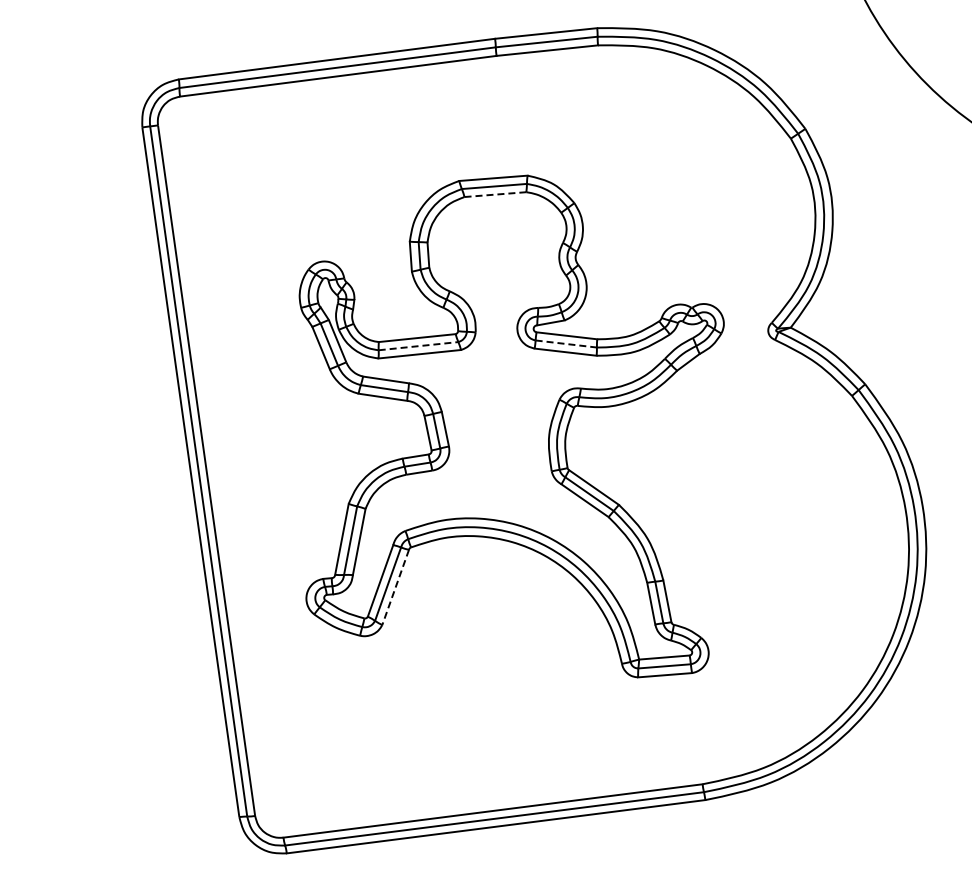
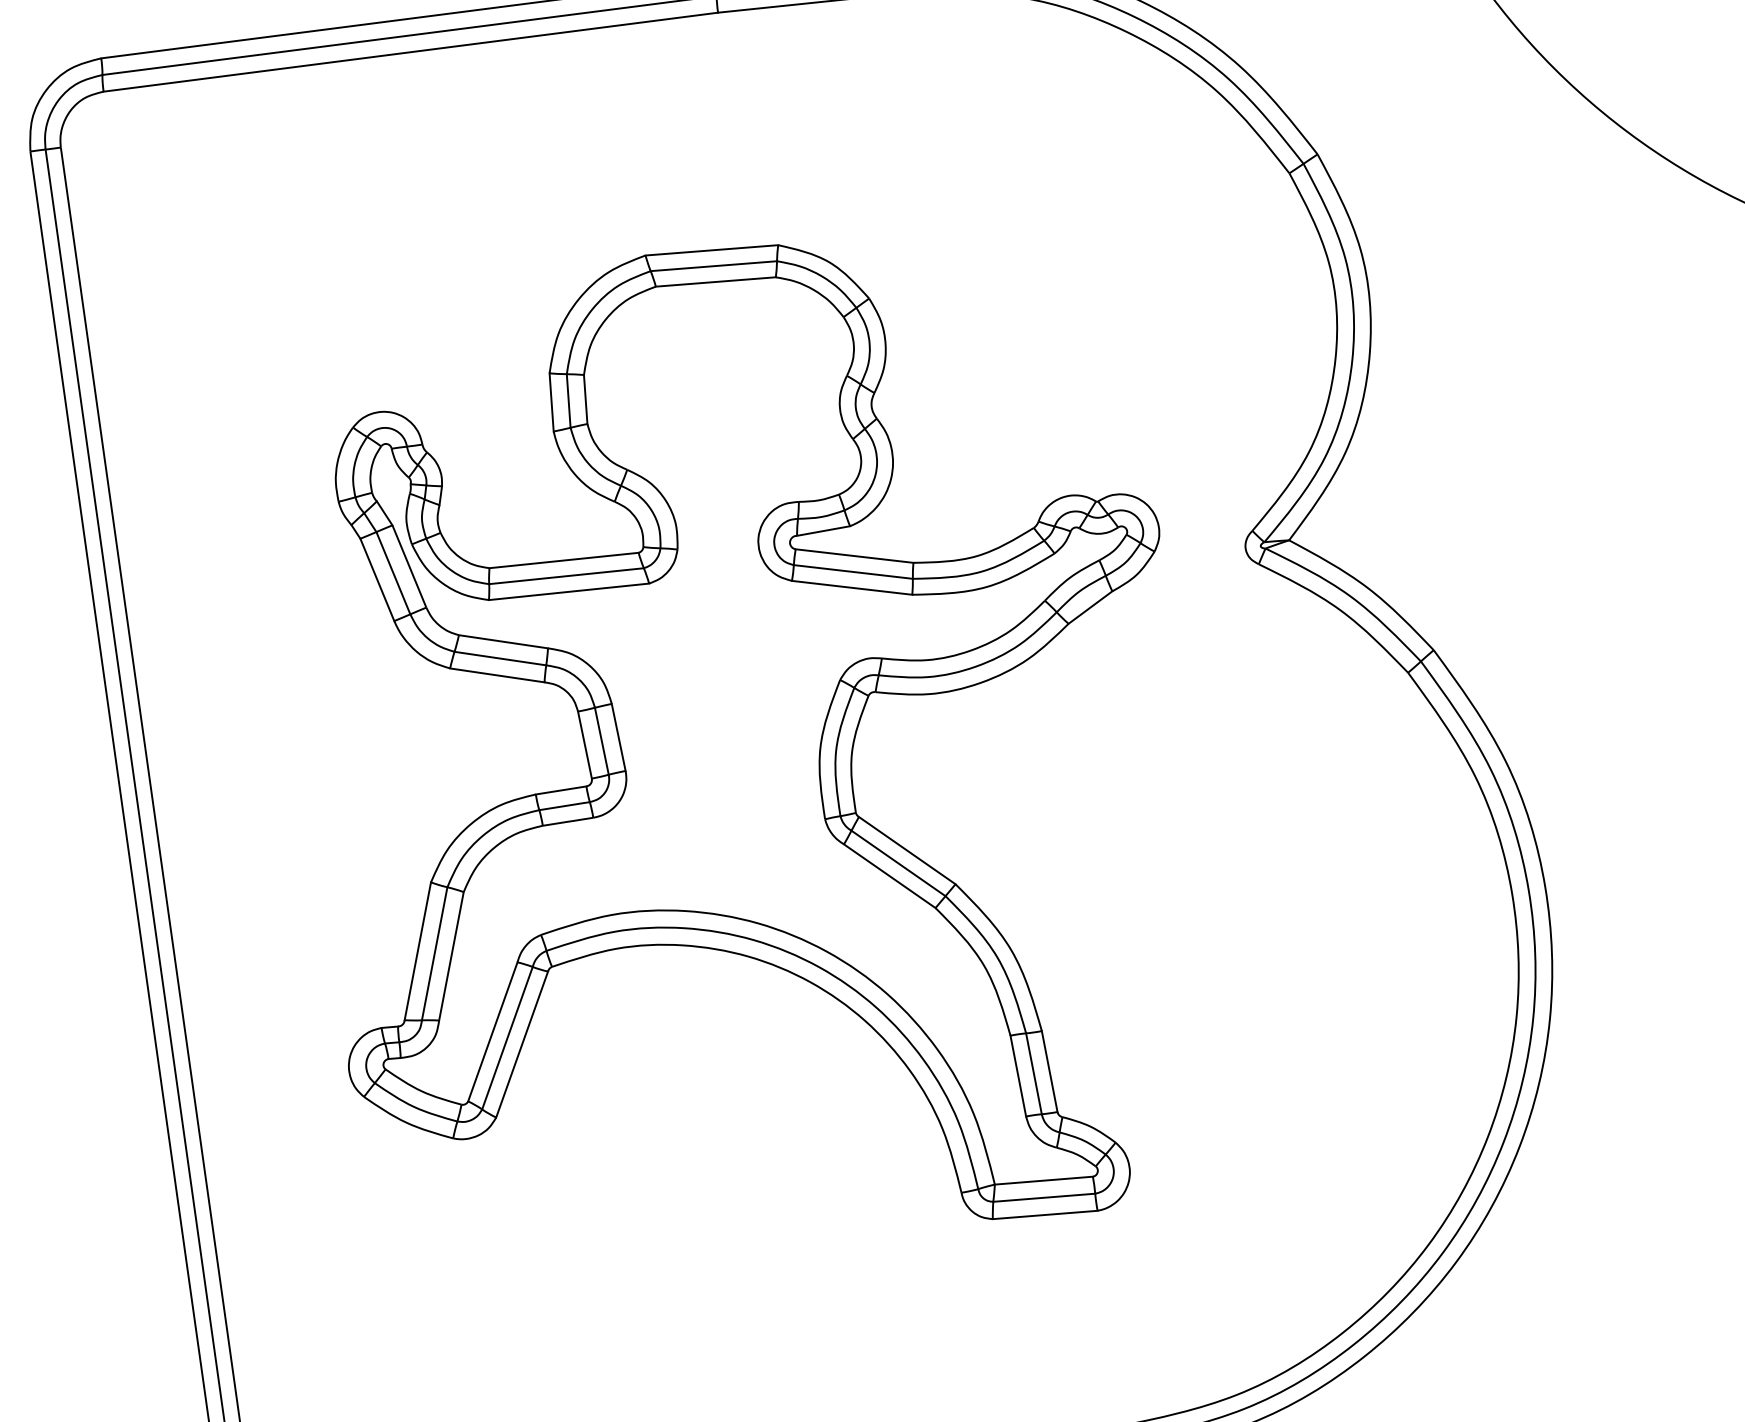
line: (495, 194) -> (715, 281), dashed -> solid
line: (566, 344) -> (853, 572), dashed -> solid
line: (419, 346) -> (568, 576), dashed -> solid
line: (395, 587) -> (521, 1044), dashed -> solid

